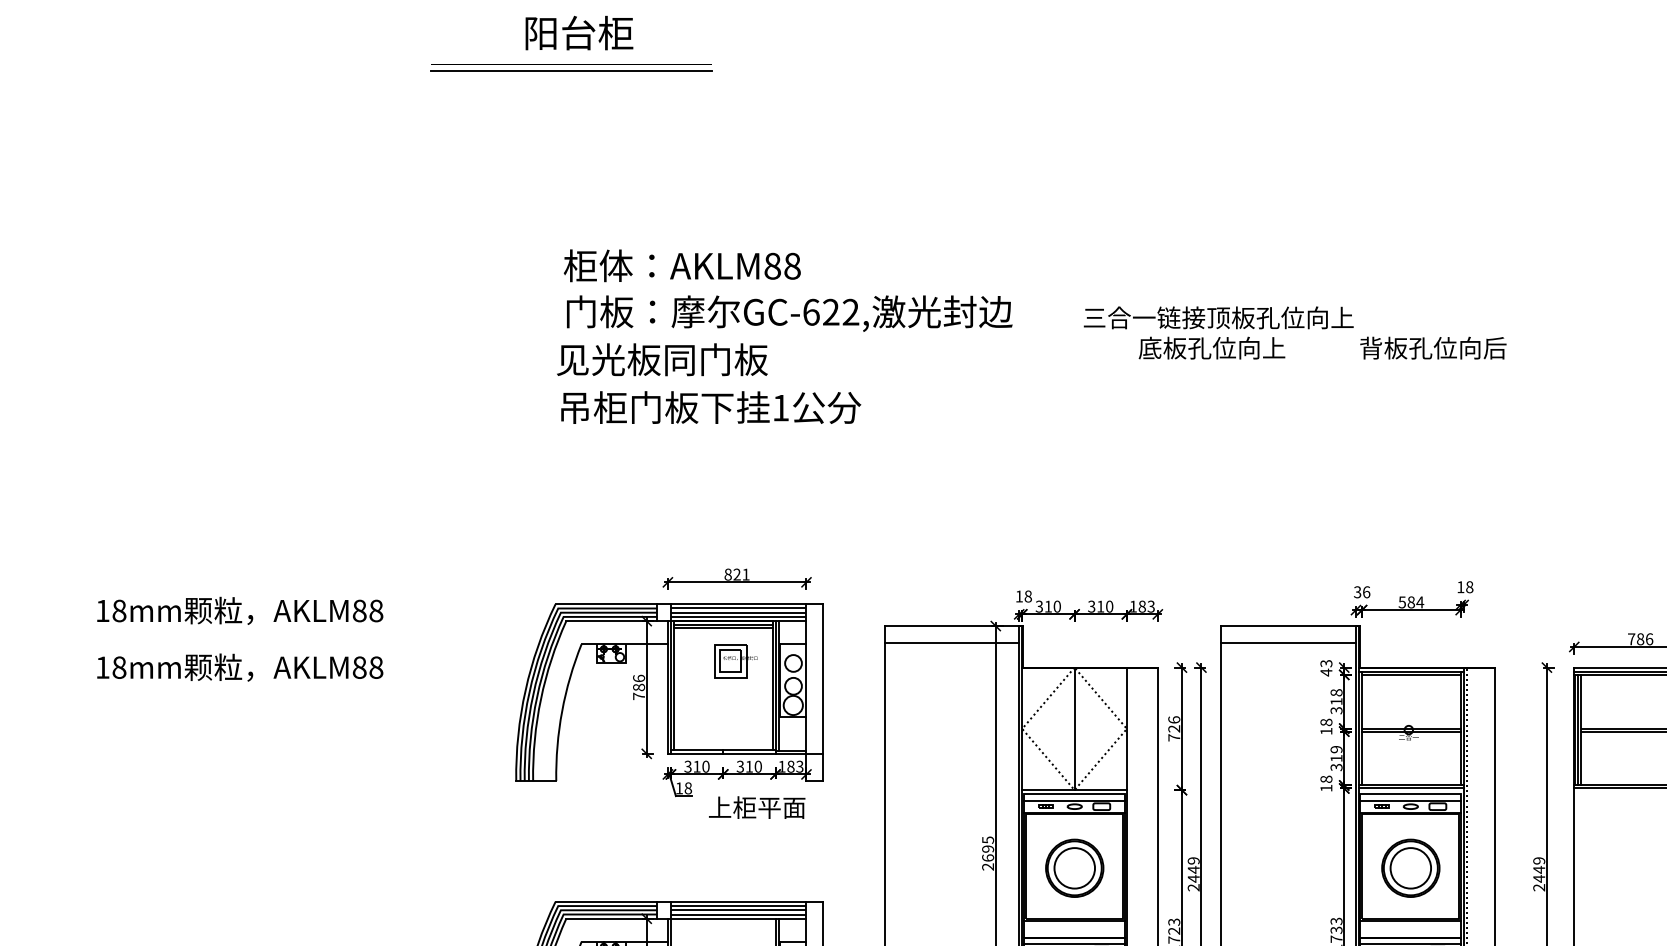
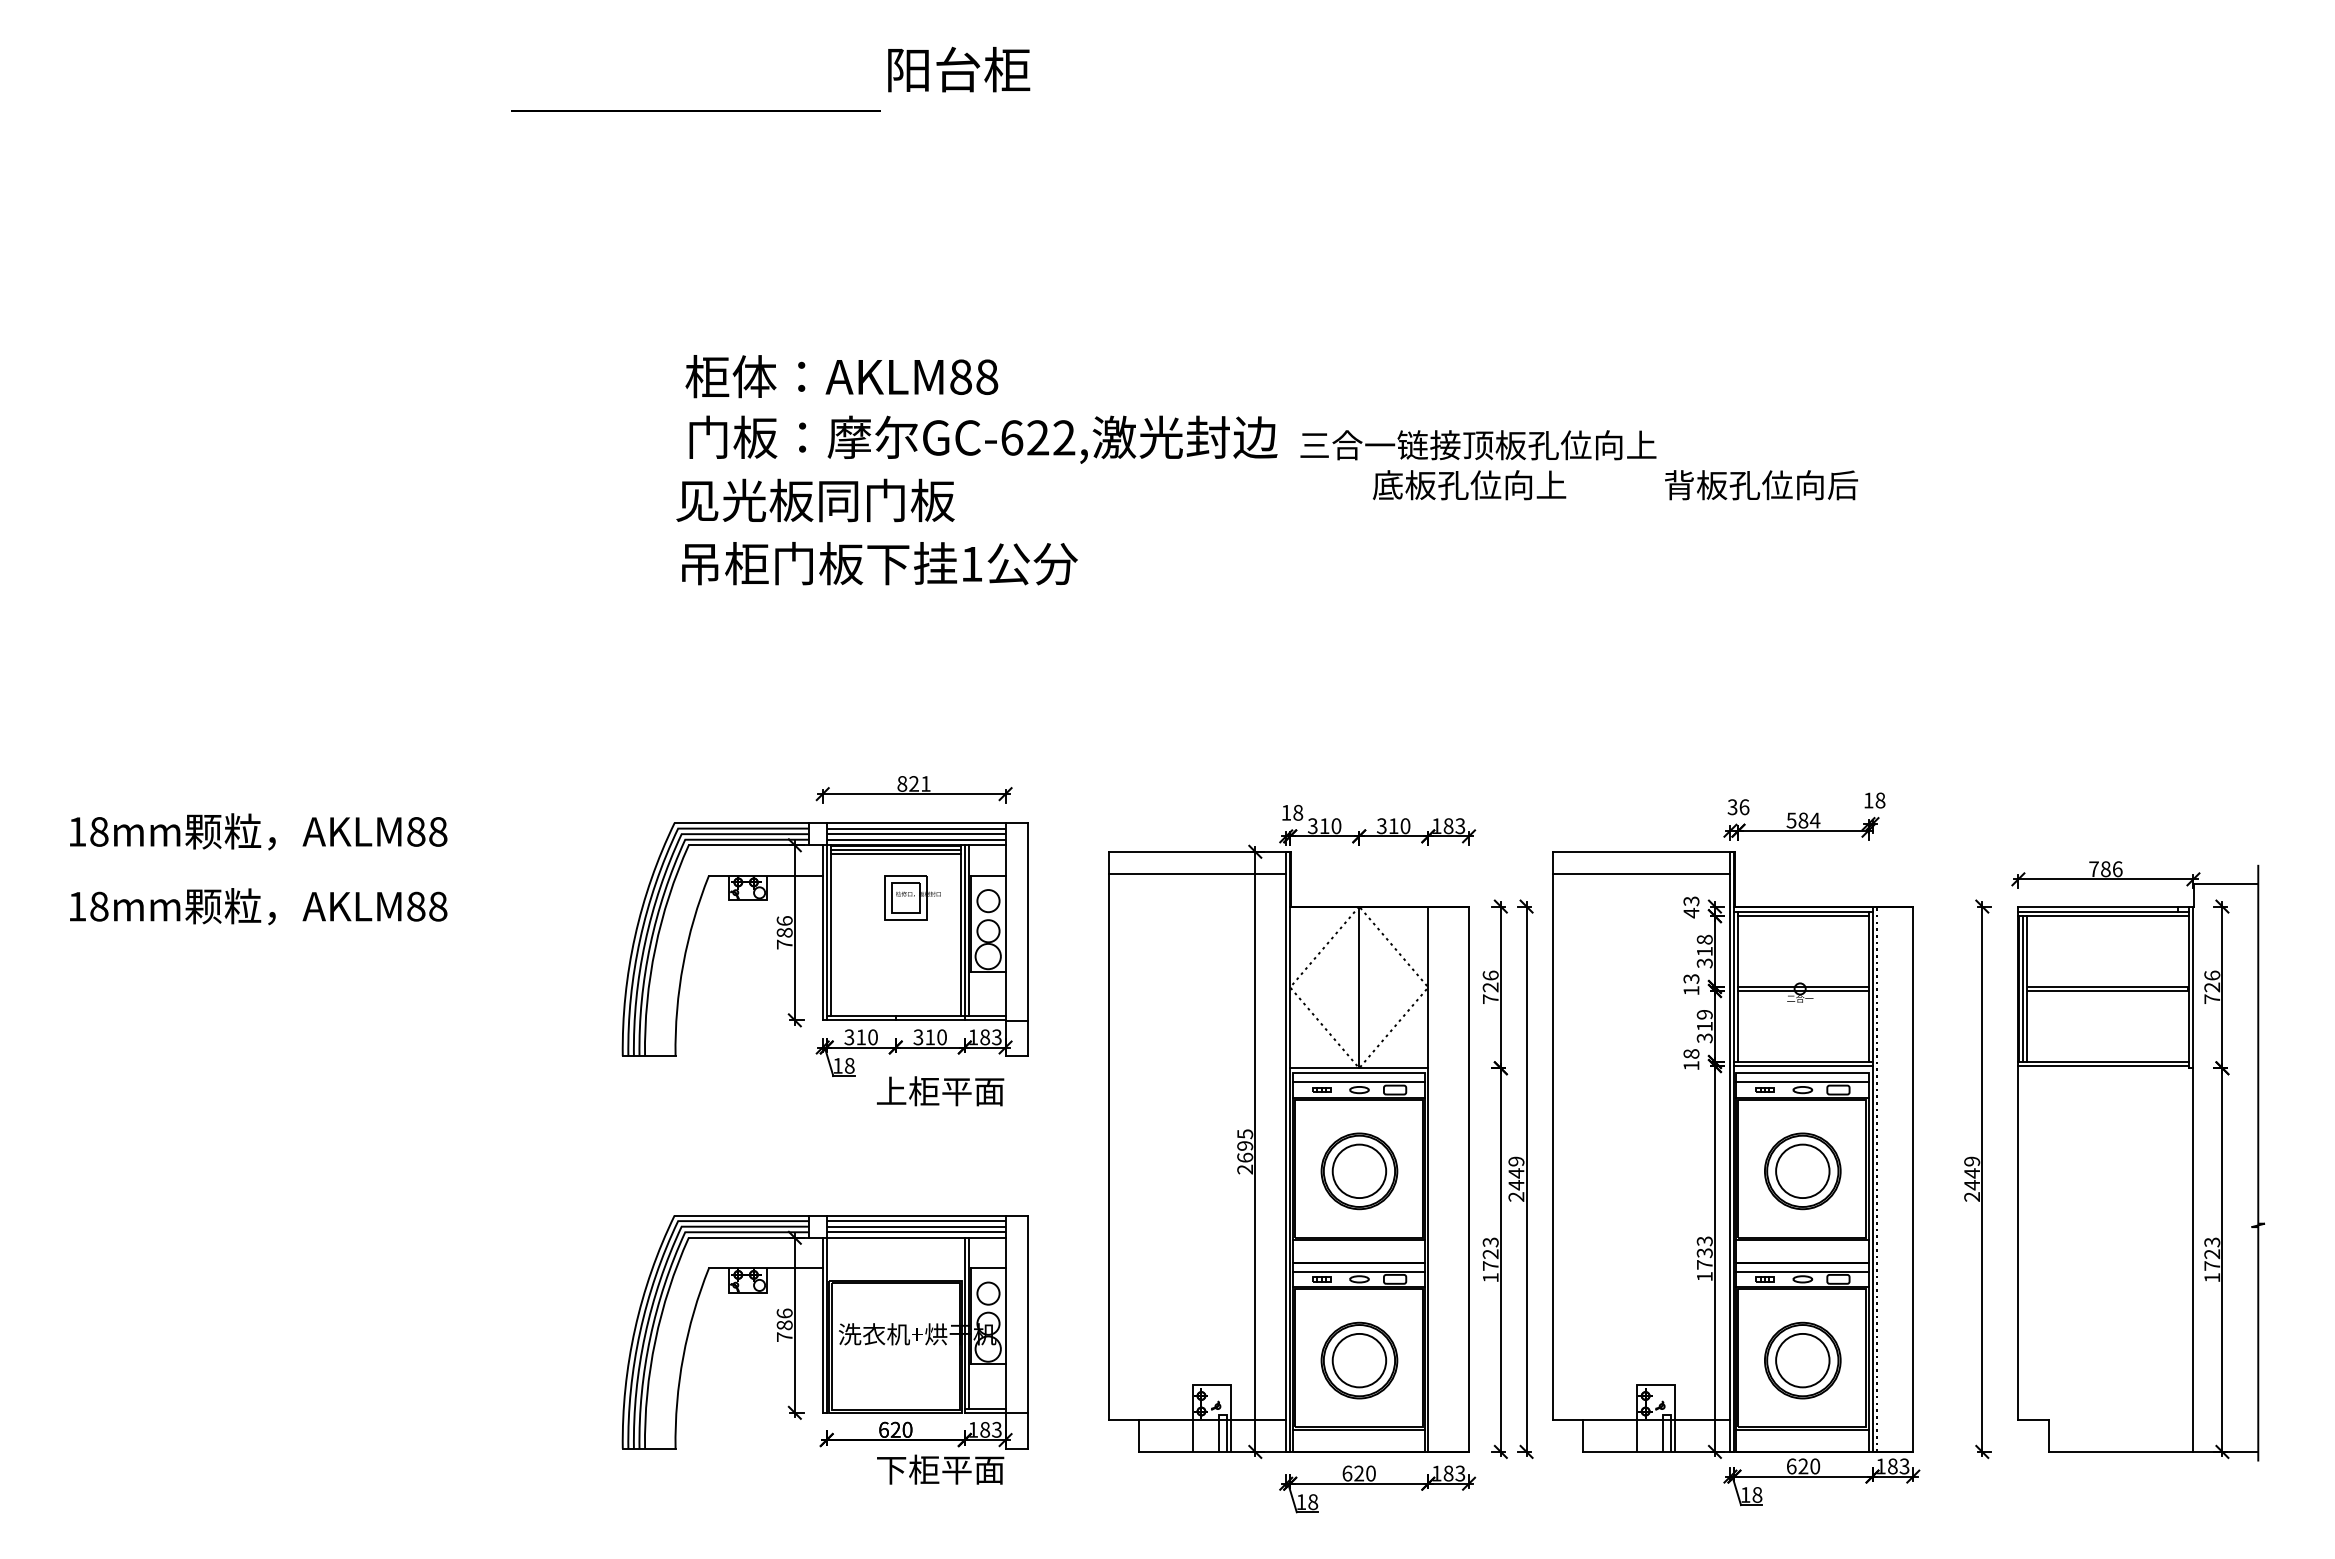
text: (579, 33) -> (959, 69), moved
line: (571, 71) -> (695, 120), removed
text: (1295, 333) -> (1579, 465), moved
text: (1326, 722) -> (1691, 978), 18 -> 13

